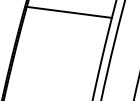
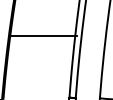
line: (68, 12) -> (43, 35), moved

